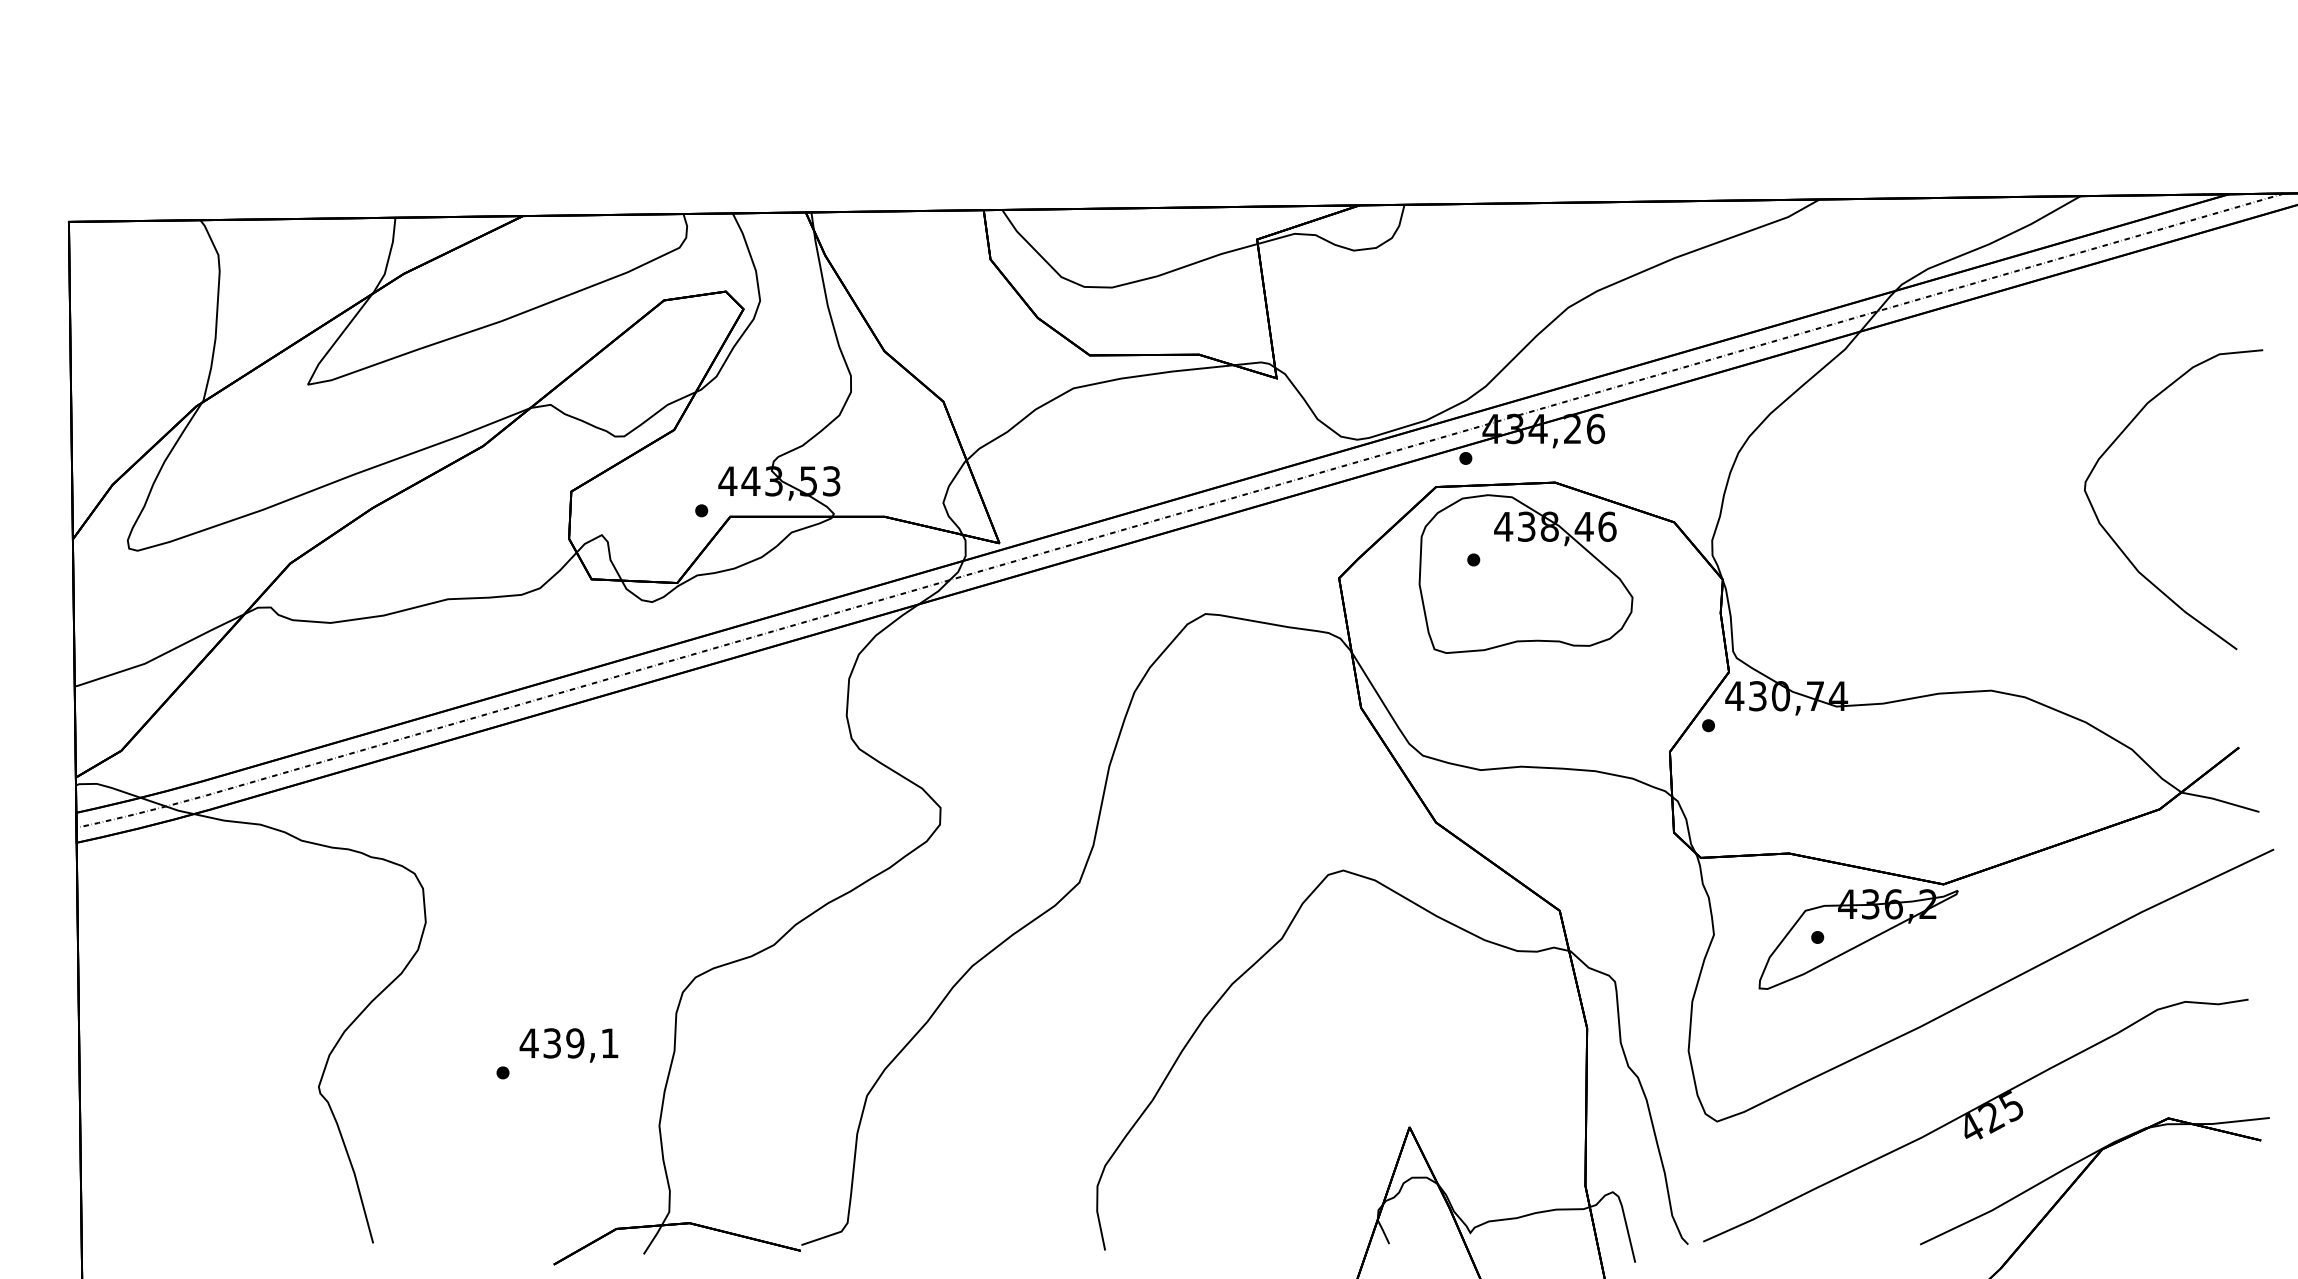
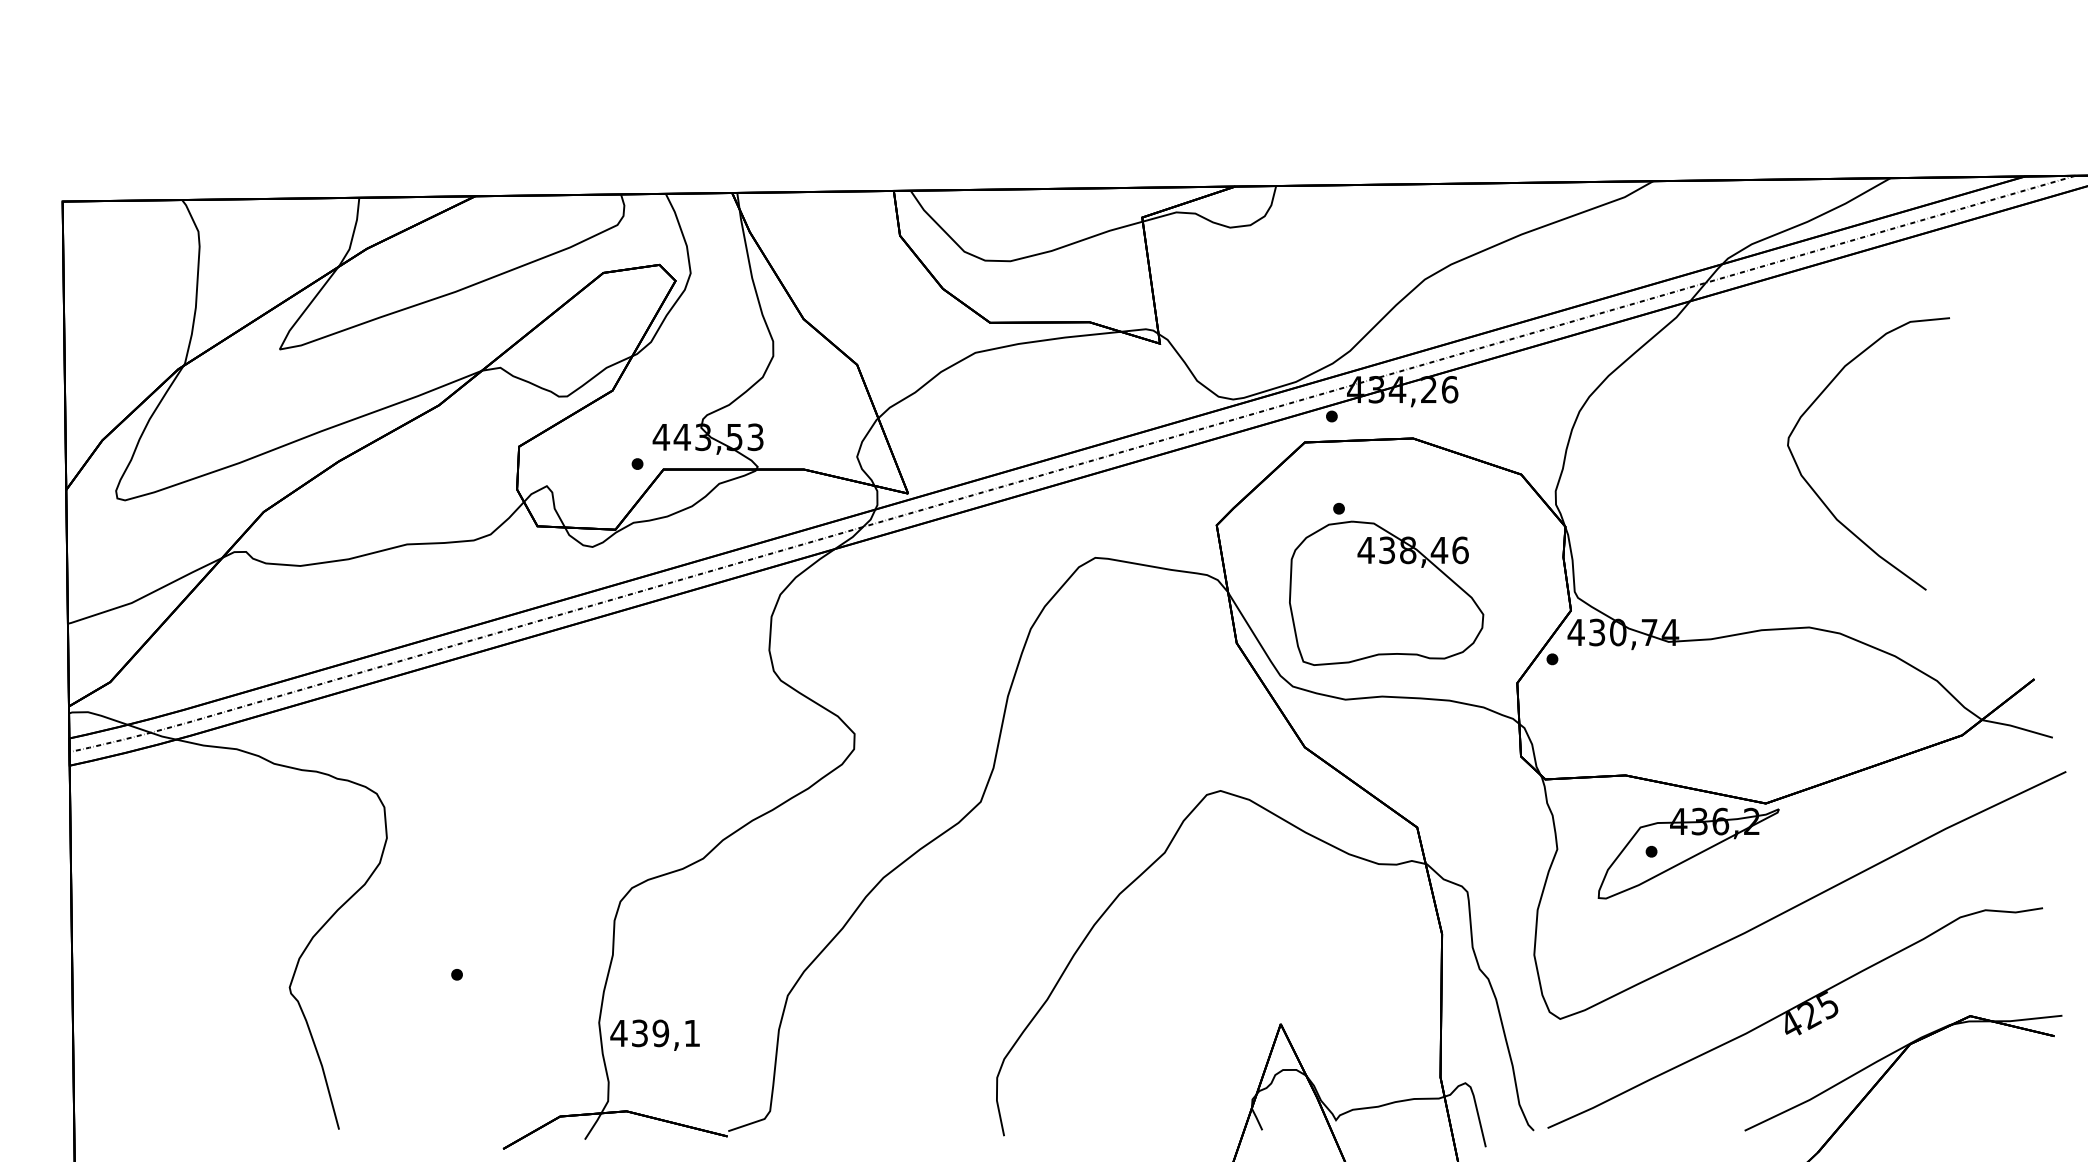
curve: (2117, 543) -> (1817, 493), moved
part: (1525, 573) -> (1386, 592), moved
text: (568, 1045) -> (654, 1035), moved

